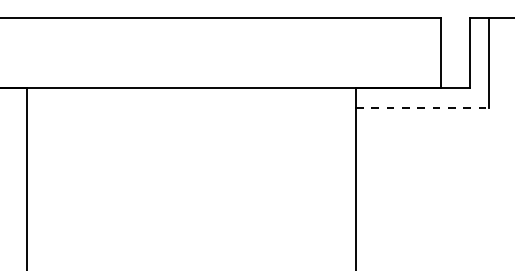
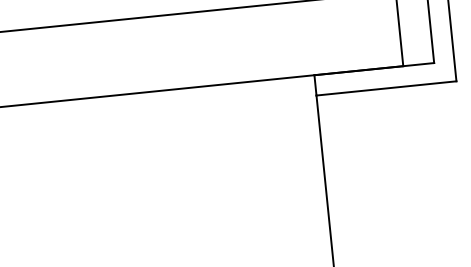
line: (422, 107) -> (386, 88), dashed -> solid

